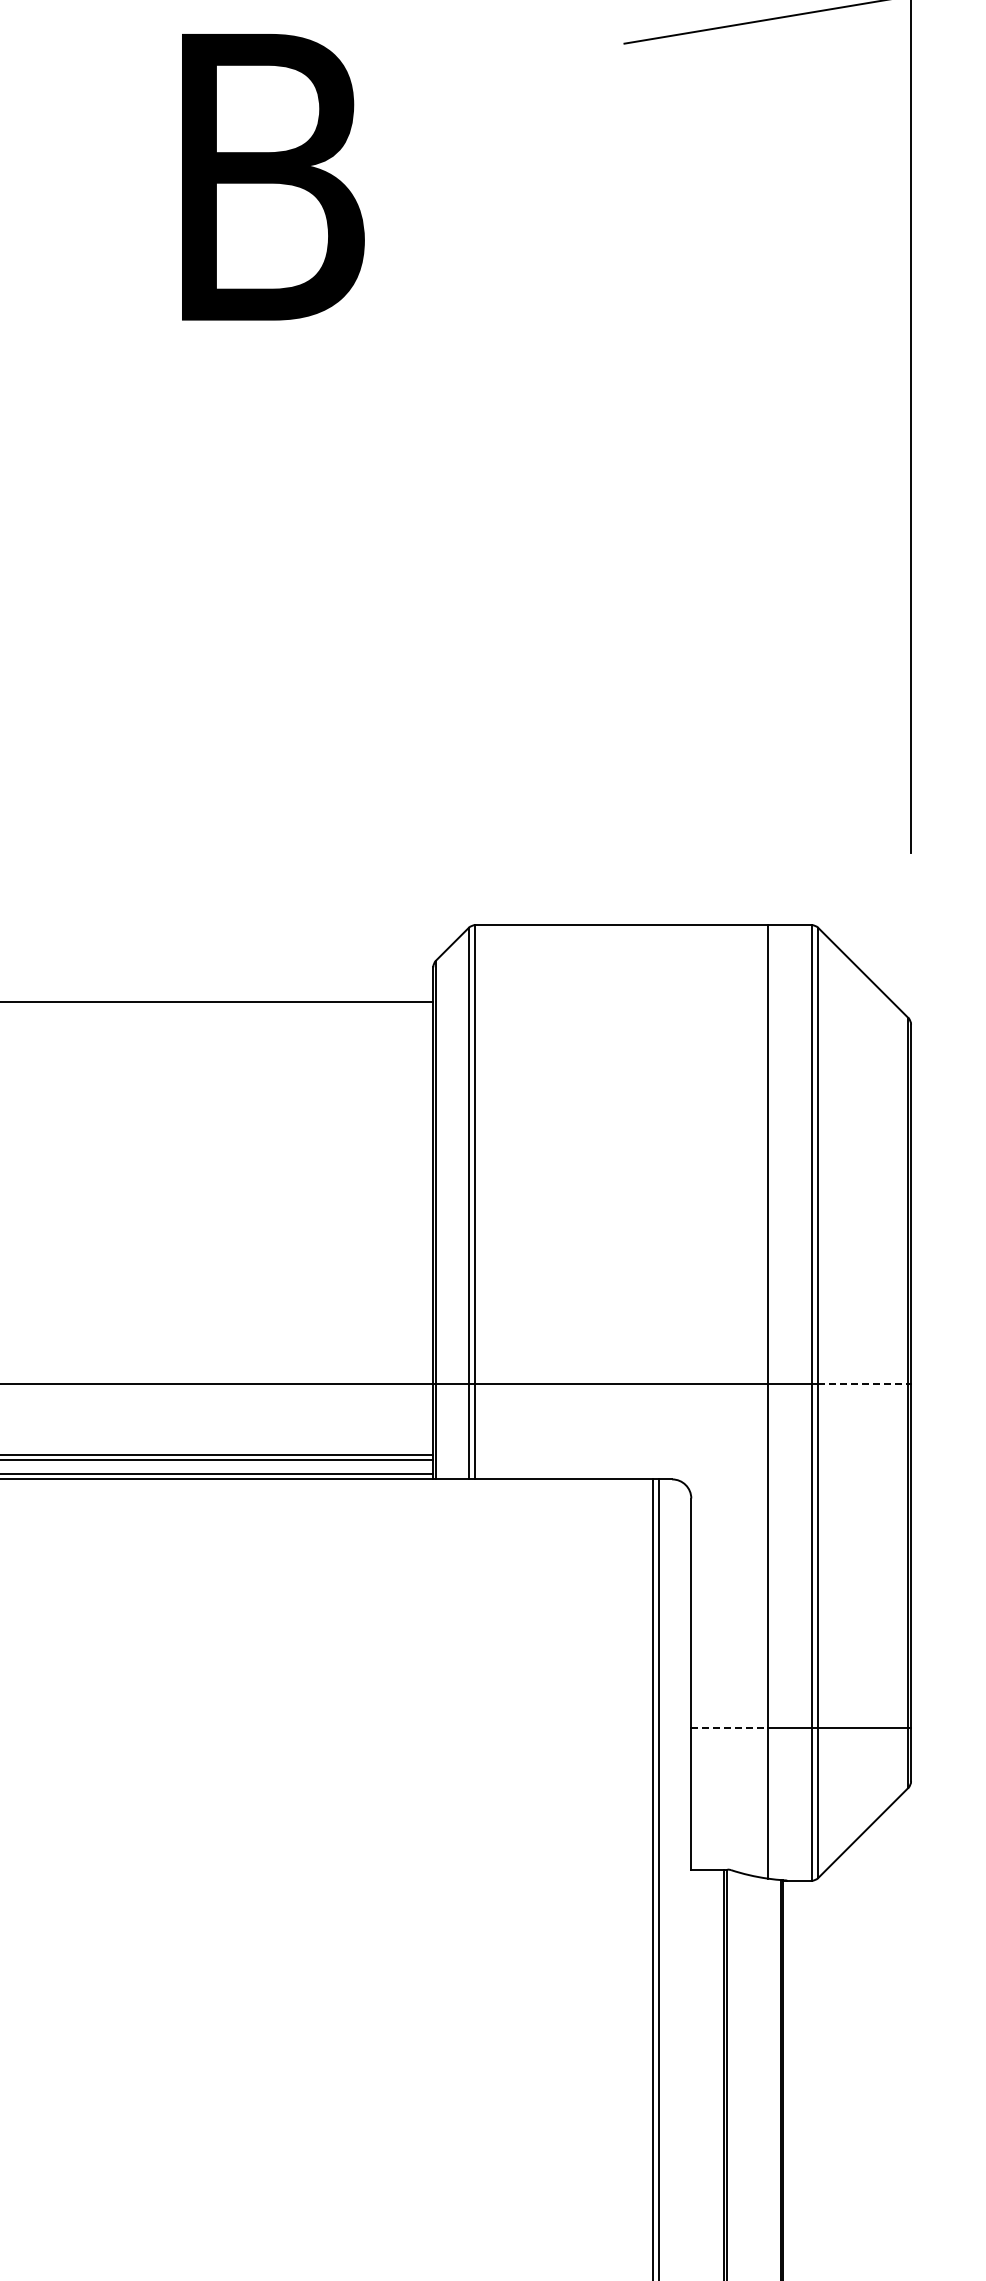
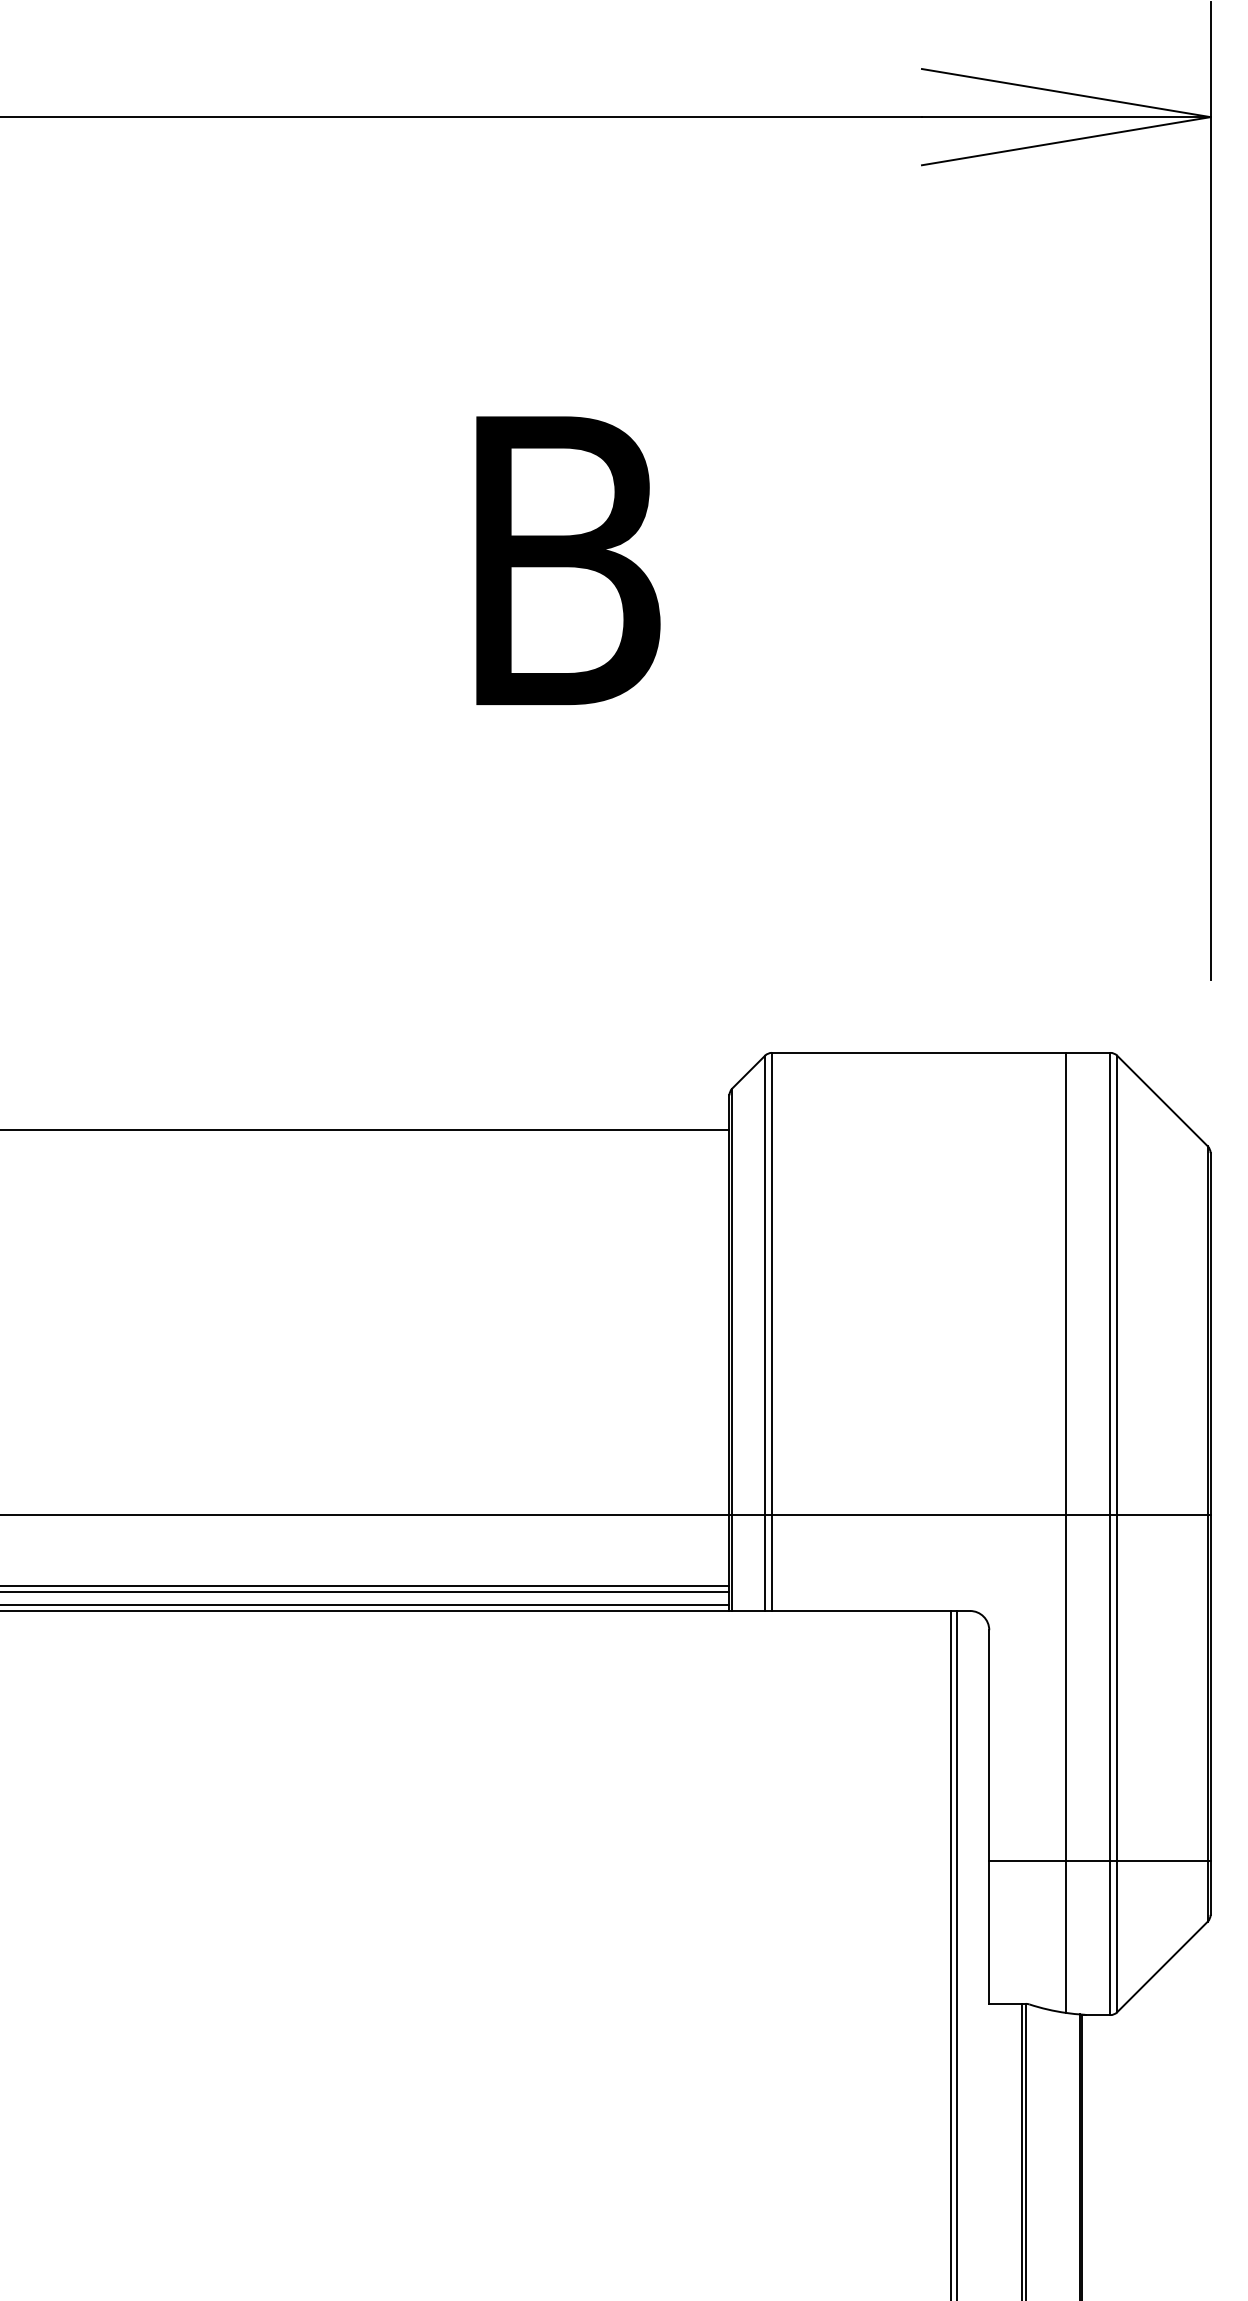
text: (273, 176) -> (568, 560), moved
line: (863, 1383) -> (1162, 1514), dashed -> solid
line: (730, 1728) -> (1028, 1861), dashed -> solid

